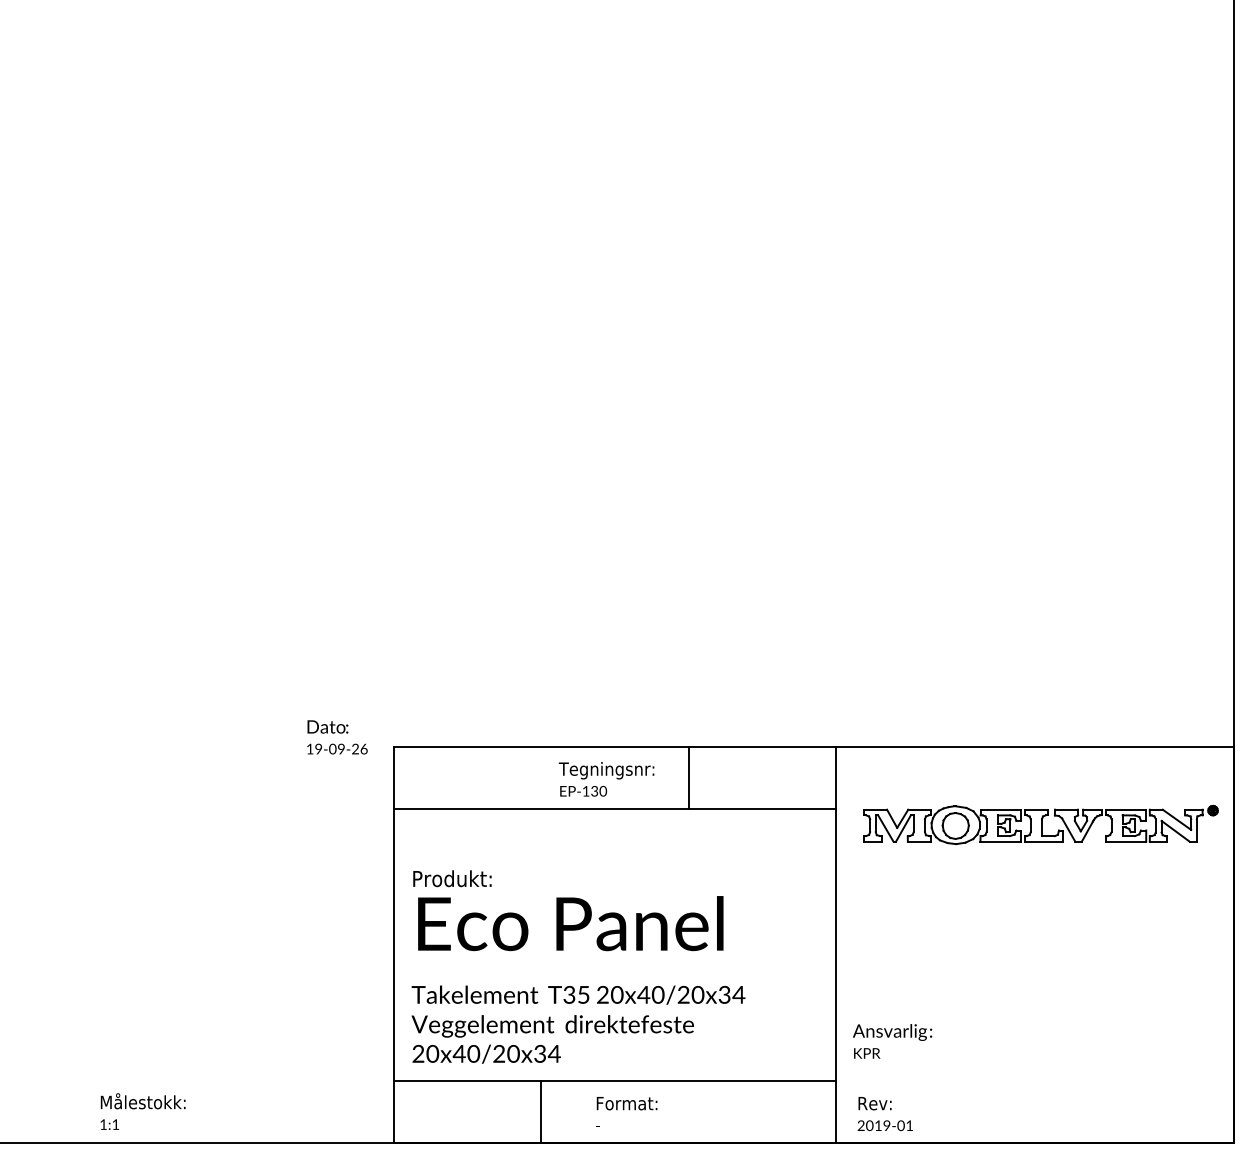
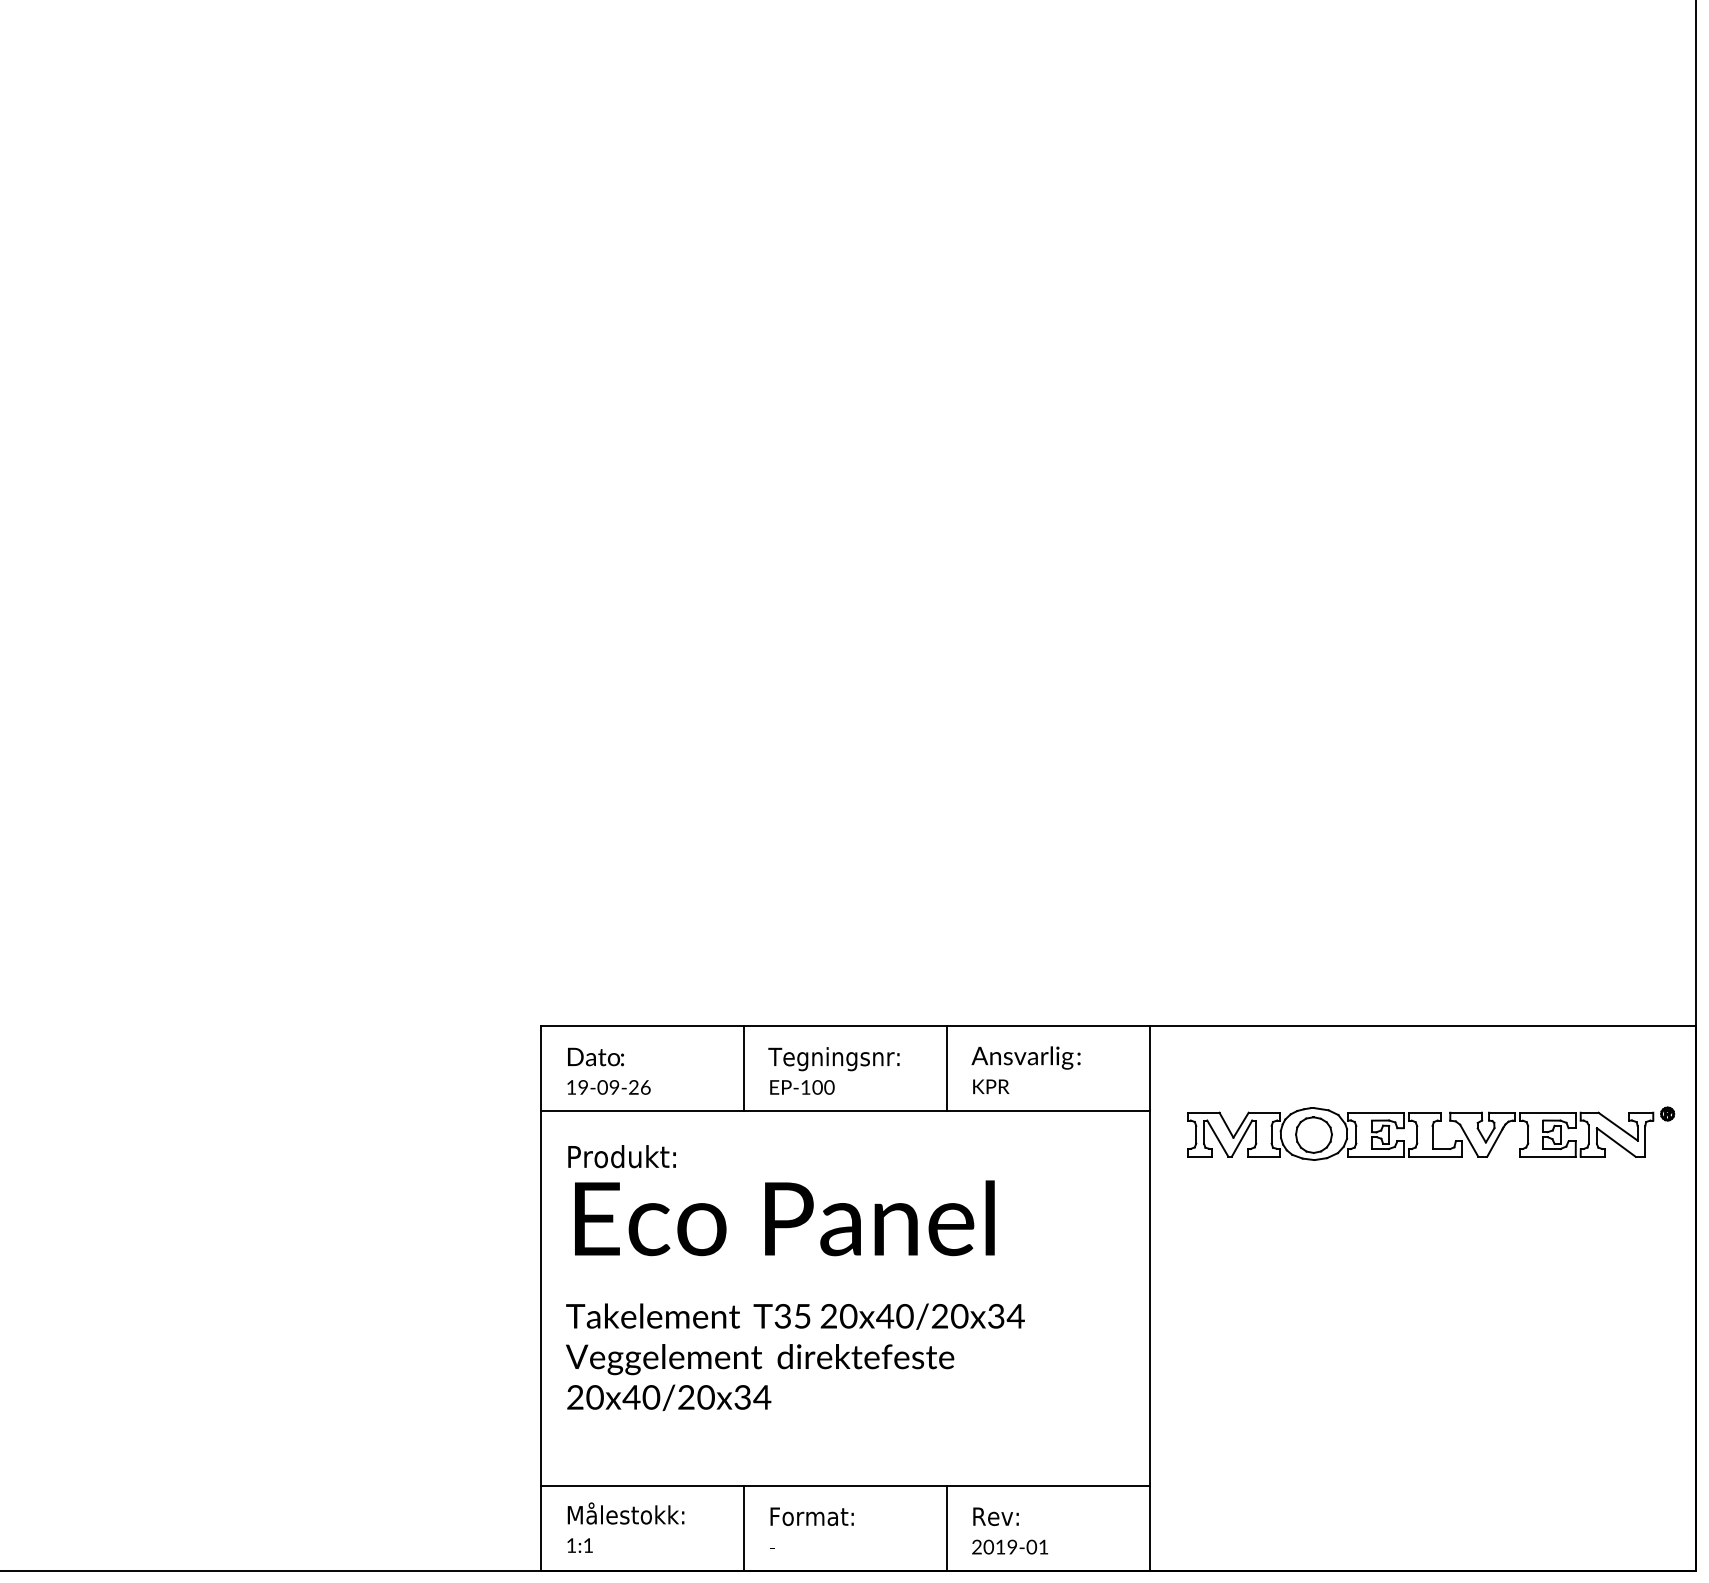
text: (337, 736) -> (608, 1070), moved
line: (541, 777) -> (744, 1068), added
text: (594, 791) -> (817, 1087), EP-130 -> EP-100
text: (578, 967) -> (795, 1278), moved
text: (892, 1040) -> (1025, 1069), moved
text: (142, 1111) -> (625, 1527), moved
text: (626, 1111) -> (811, 1527), moved
line: (688, 1111) -> (946, 1527), added
text: (885, 1113) -> (1010, 1530), moved

